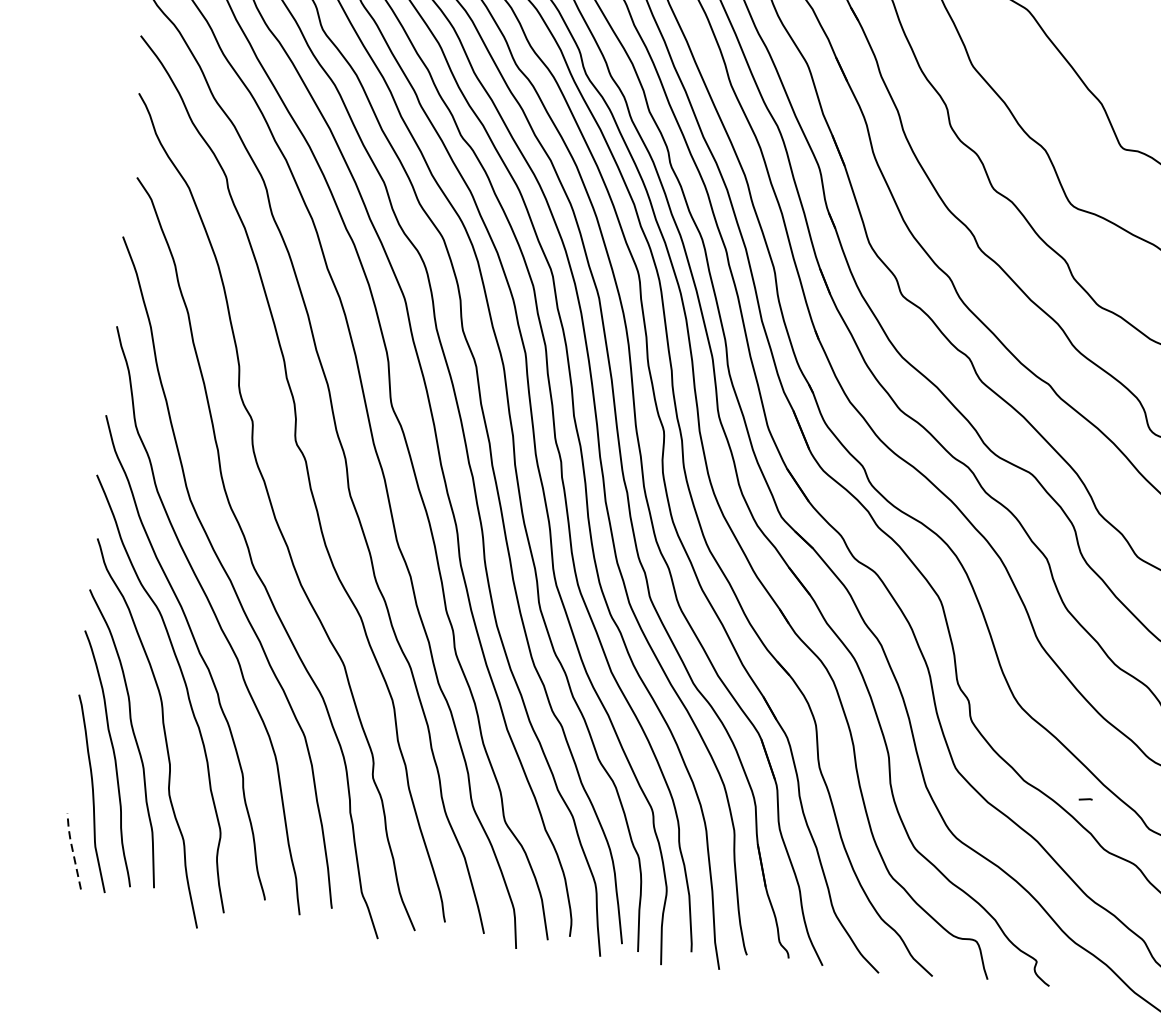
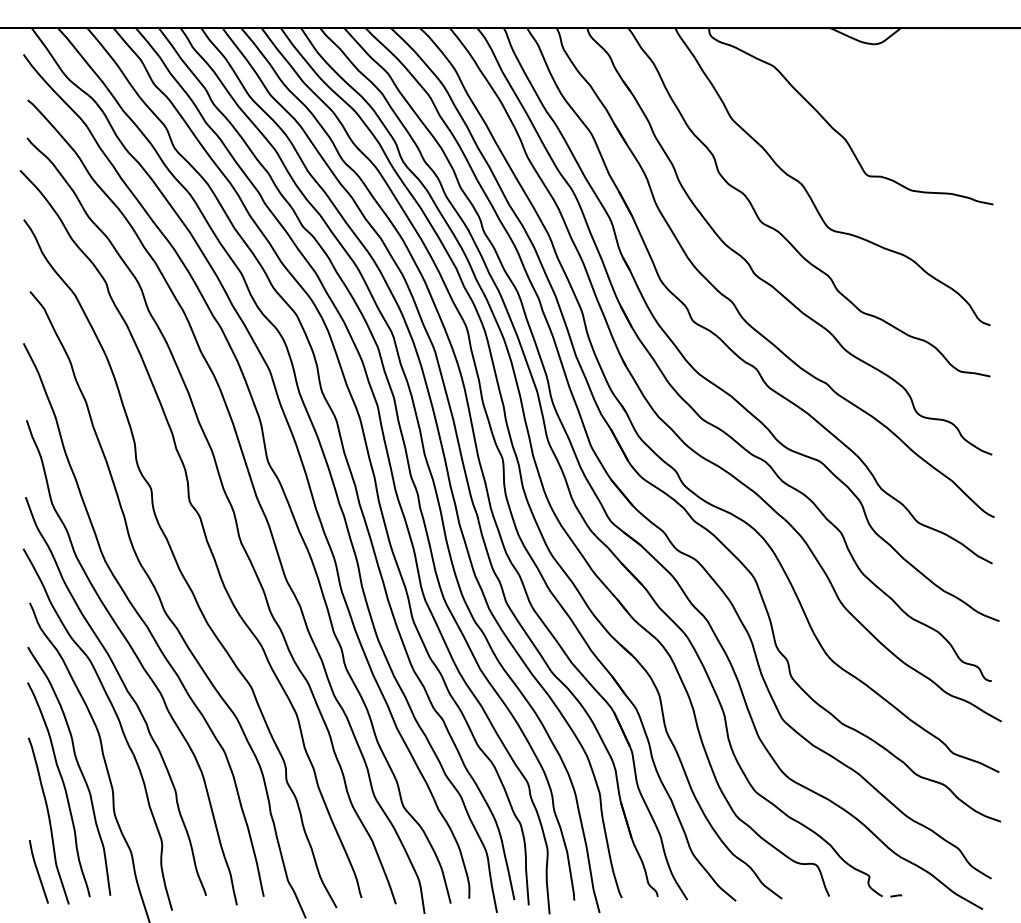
line: (1086, 799) -> (896, 895), moved
line: (72, 849) -> (37, 870), dashed -> solid

